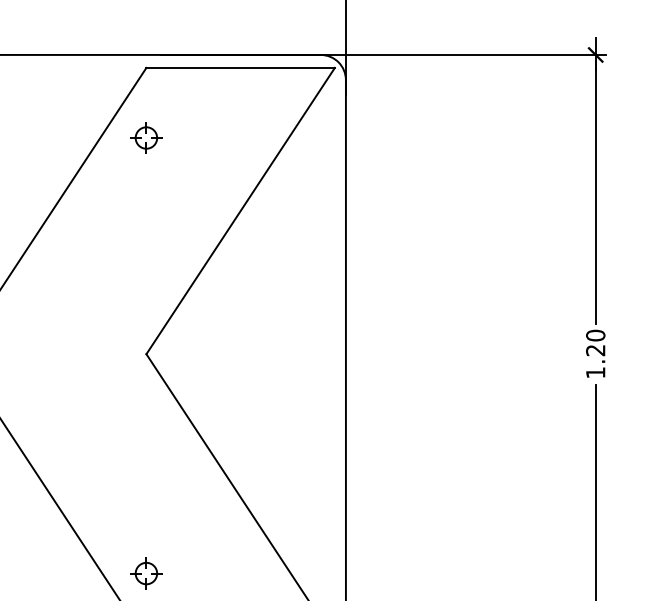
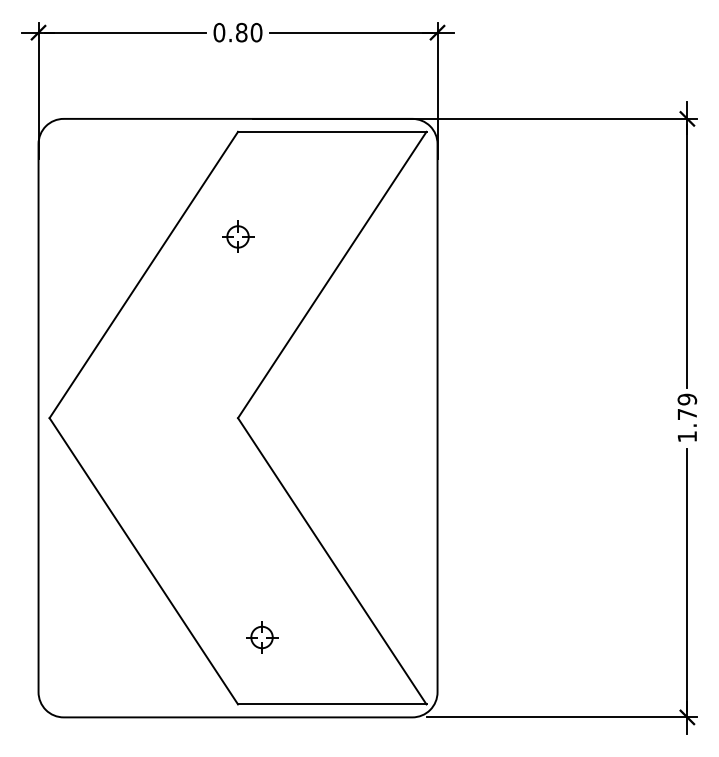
part: (146, 137) -> (238, 236), moved
text: (595, 342) -> (687, 406), 1.20 -> 1.79
part: (146, 573) -> (262, 637), moved

